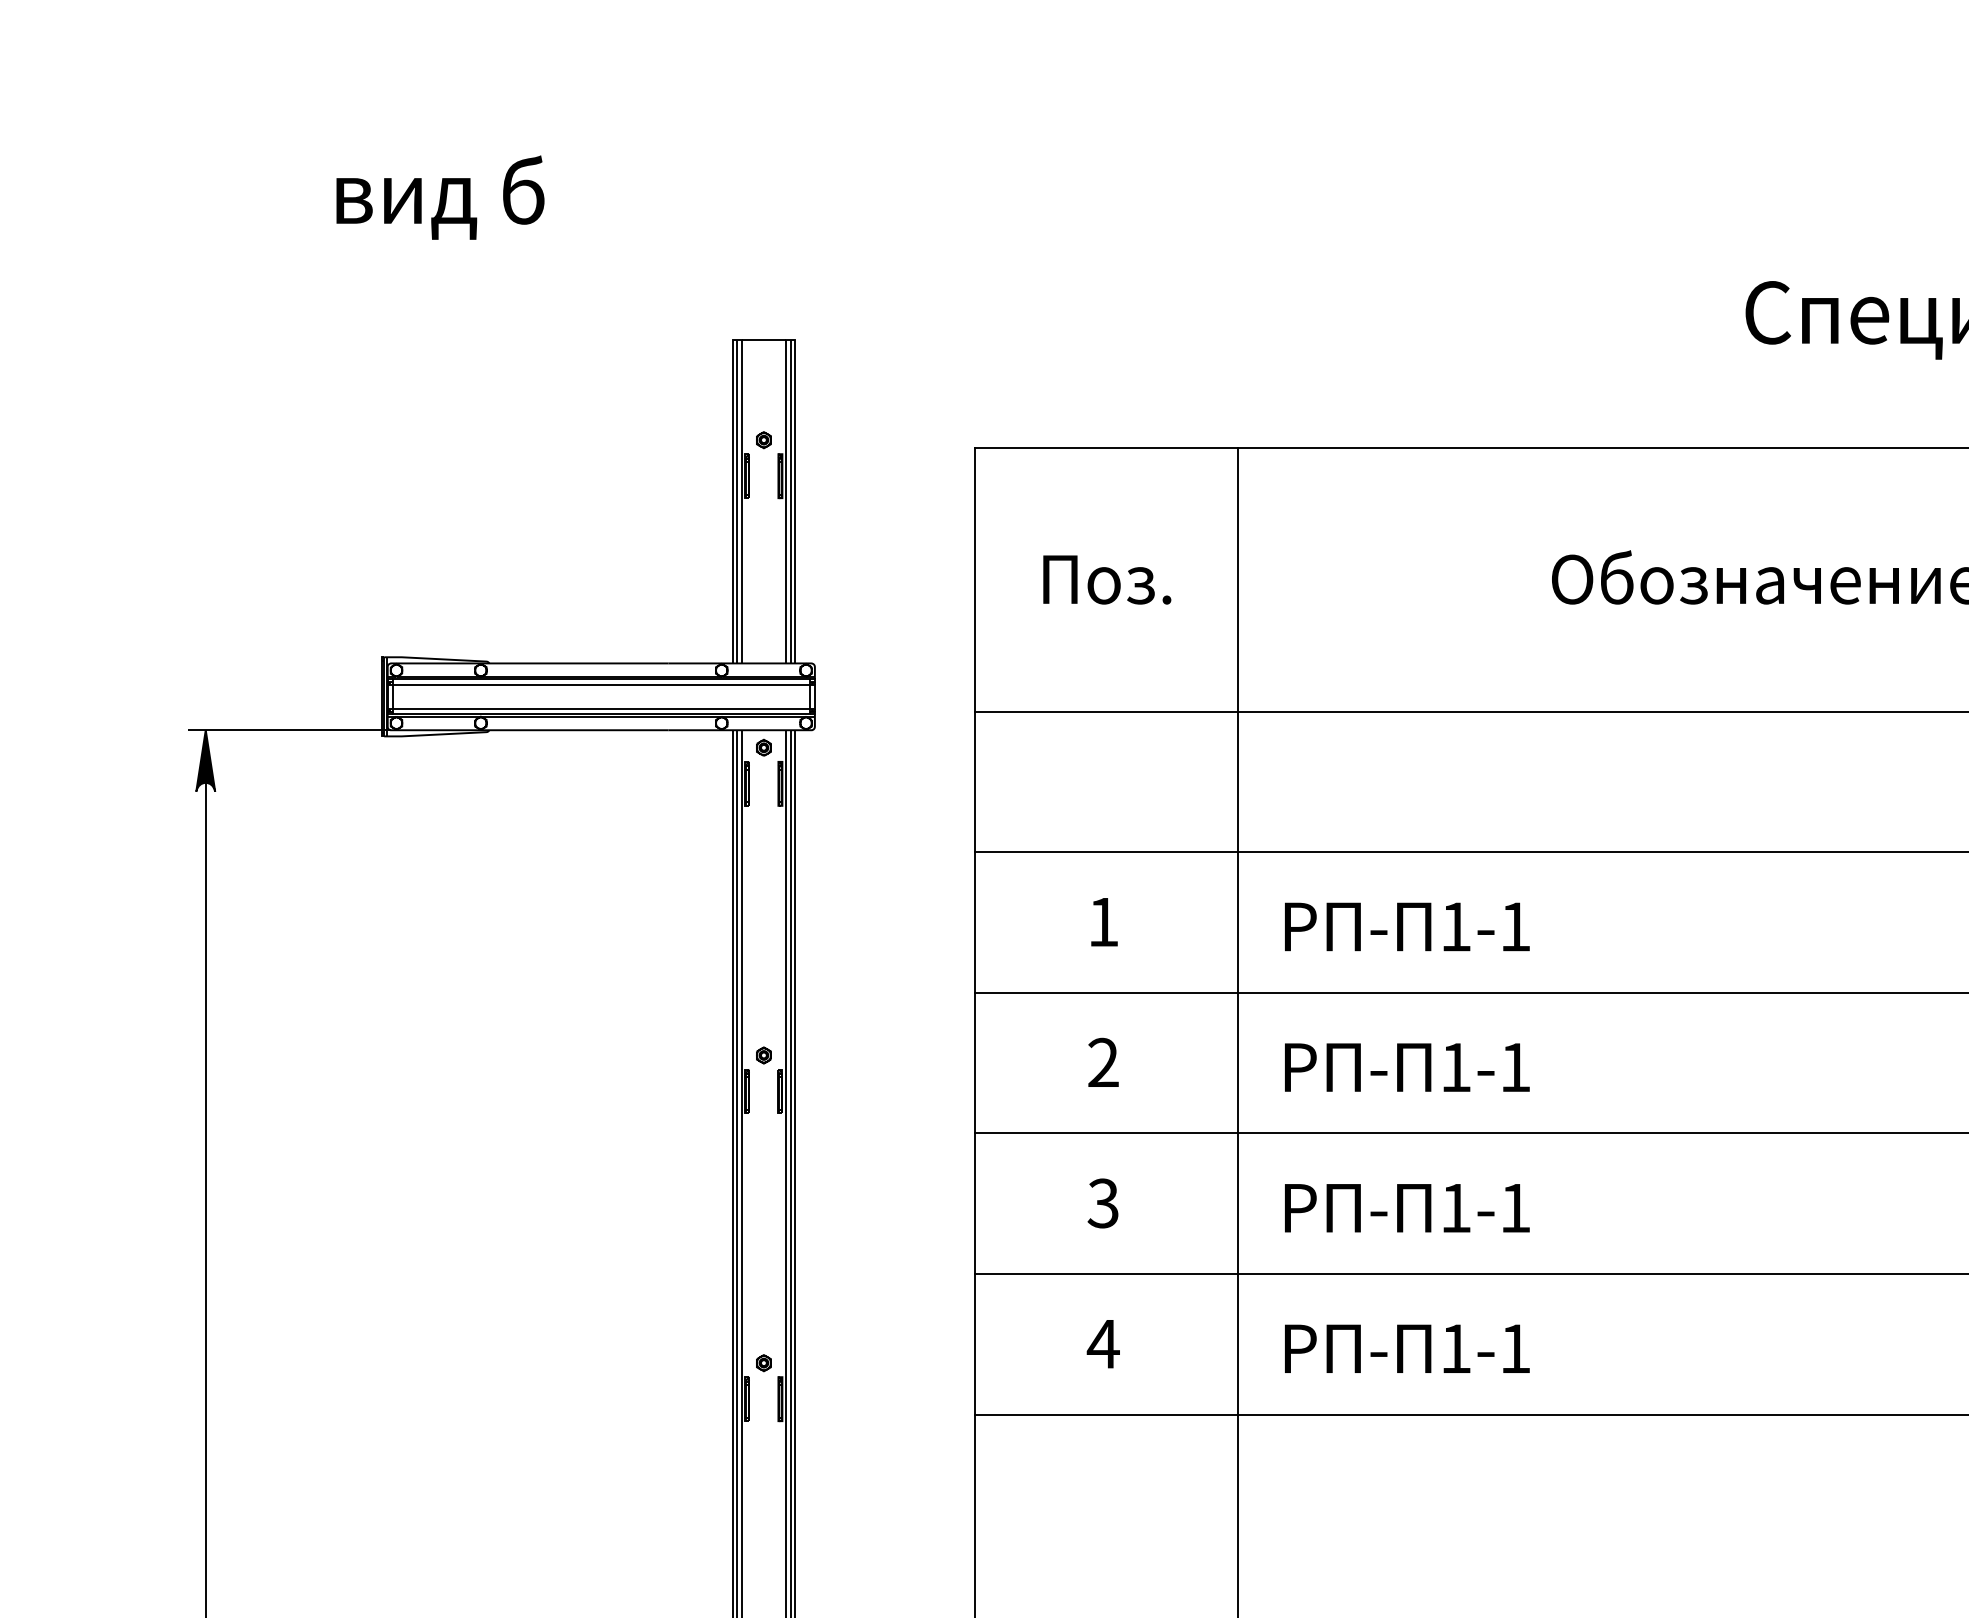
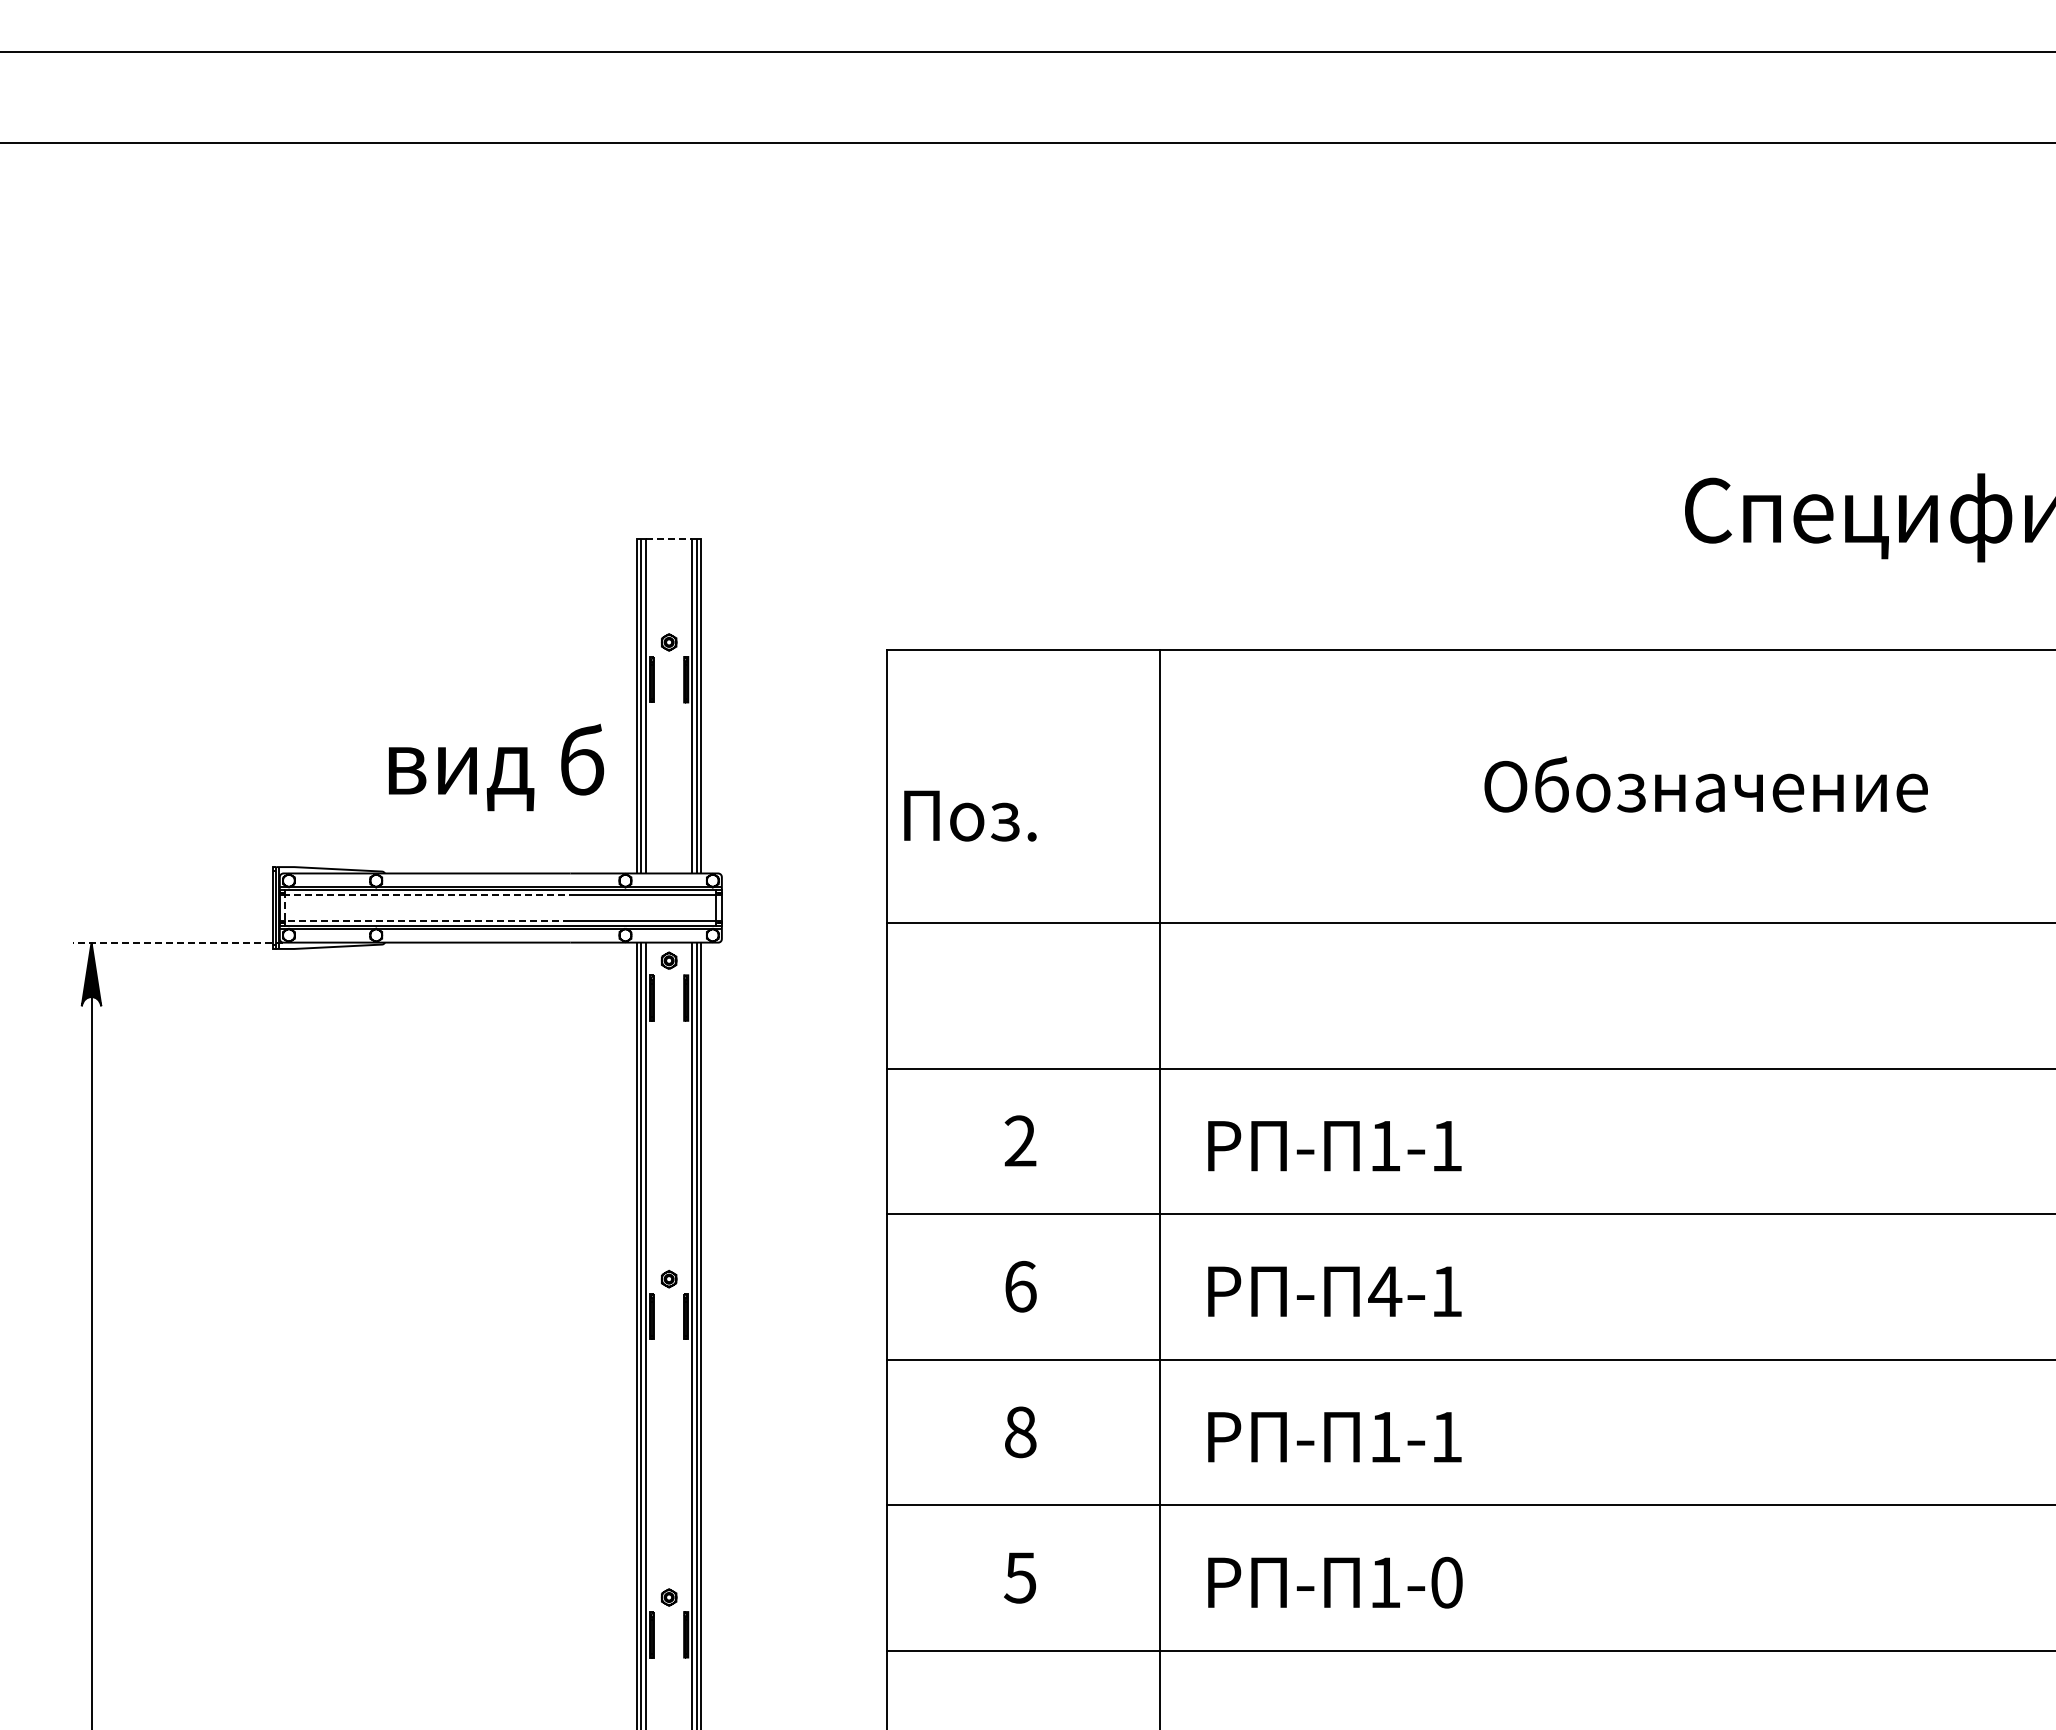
text: (440, 197) -> (496, 767), moved
line: (764, 339) -> (669, 538), solid -> dashed
text: (1107, 579) -> (970, 815), moved
line: (393, 697) -> (285, 908), solid -> dashed
line: (289, 730) -> (178, 942), solid -> dashed
text: (1103, 921) -> (1020, 1140), 1 -> 2
text: (1103, 1062) -> (1020, 1286), 2 -> 6
text: (1456, 1067) -> (1385, 1291), 1-1 -> 4-1
text: (1103, 1203) -> (1020, 1432), 3 -> 8
text: (1103, 1343) -> (1020, 1577), 4 -> 5
text: (1515, 1348) -> (1446, 1582), 1-1 -> 1-0

